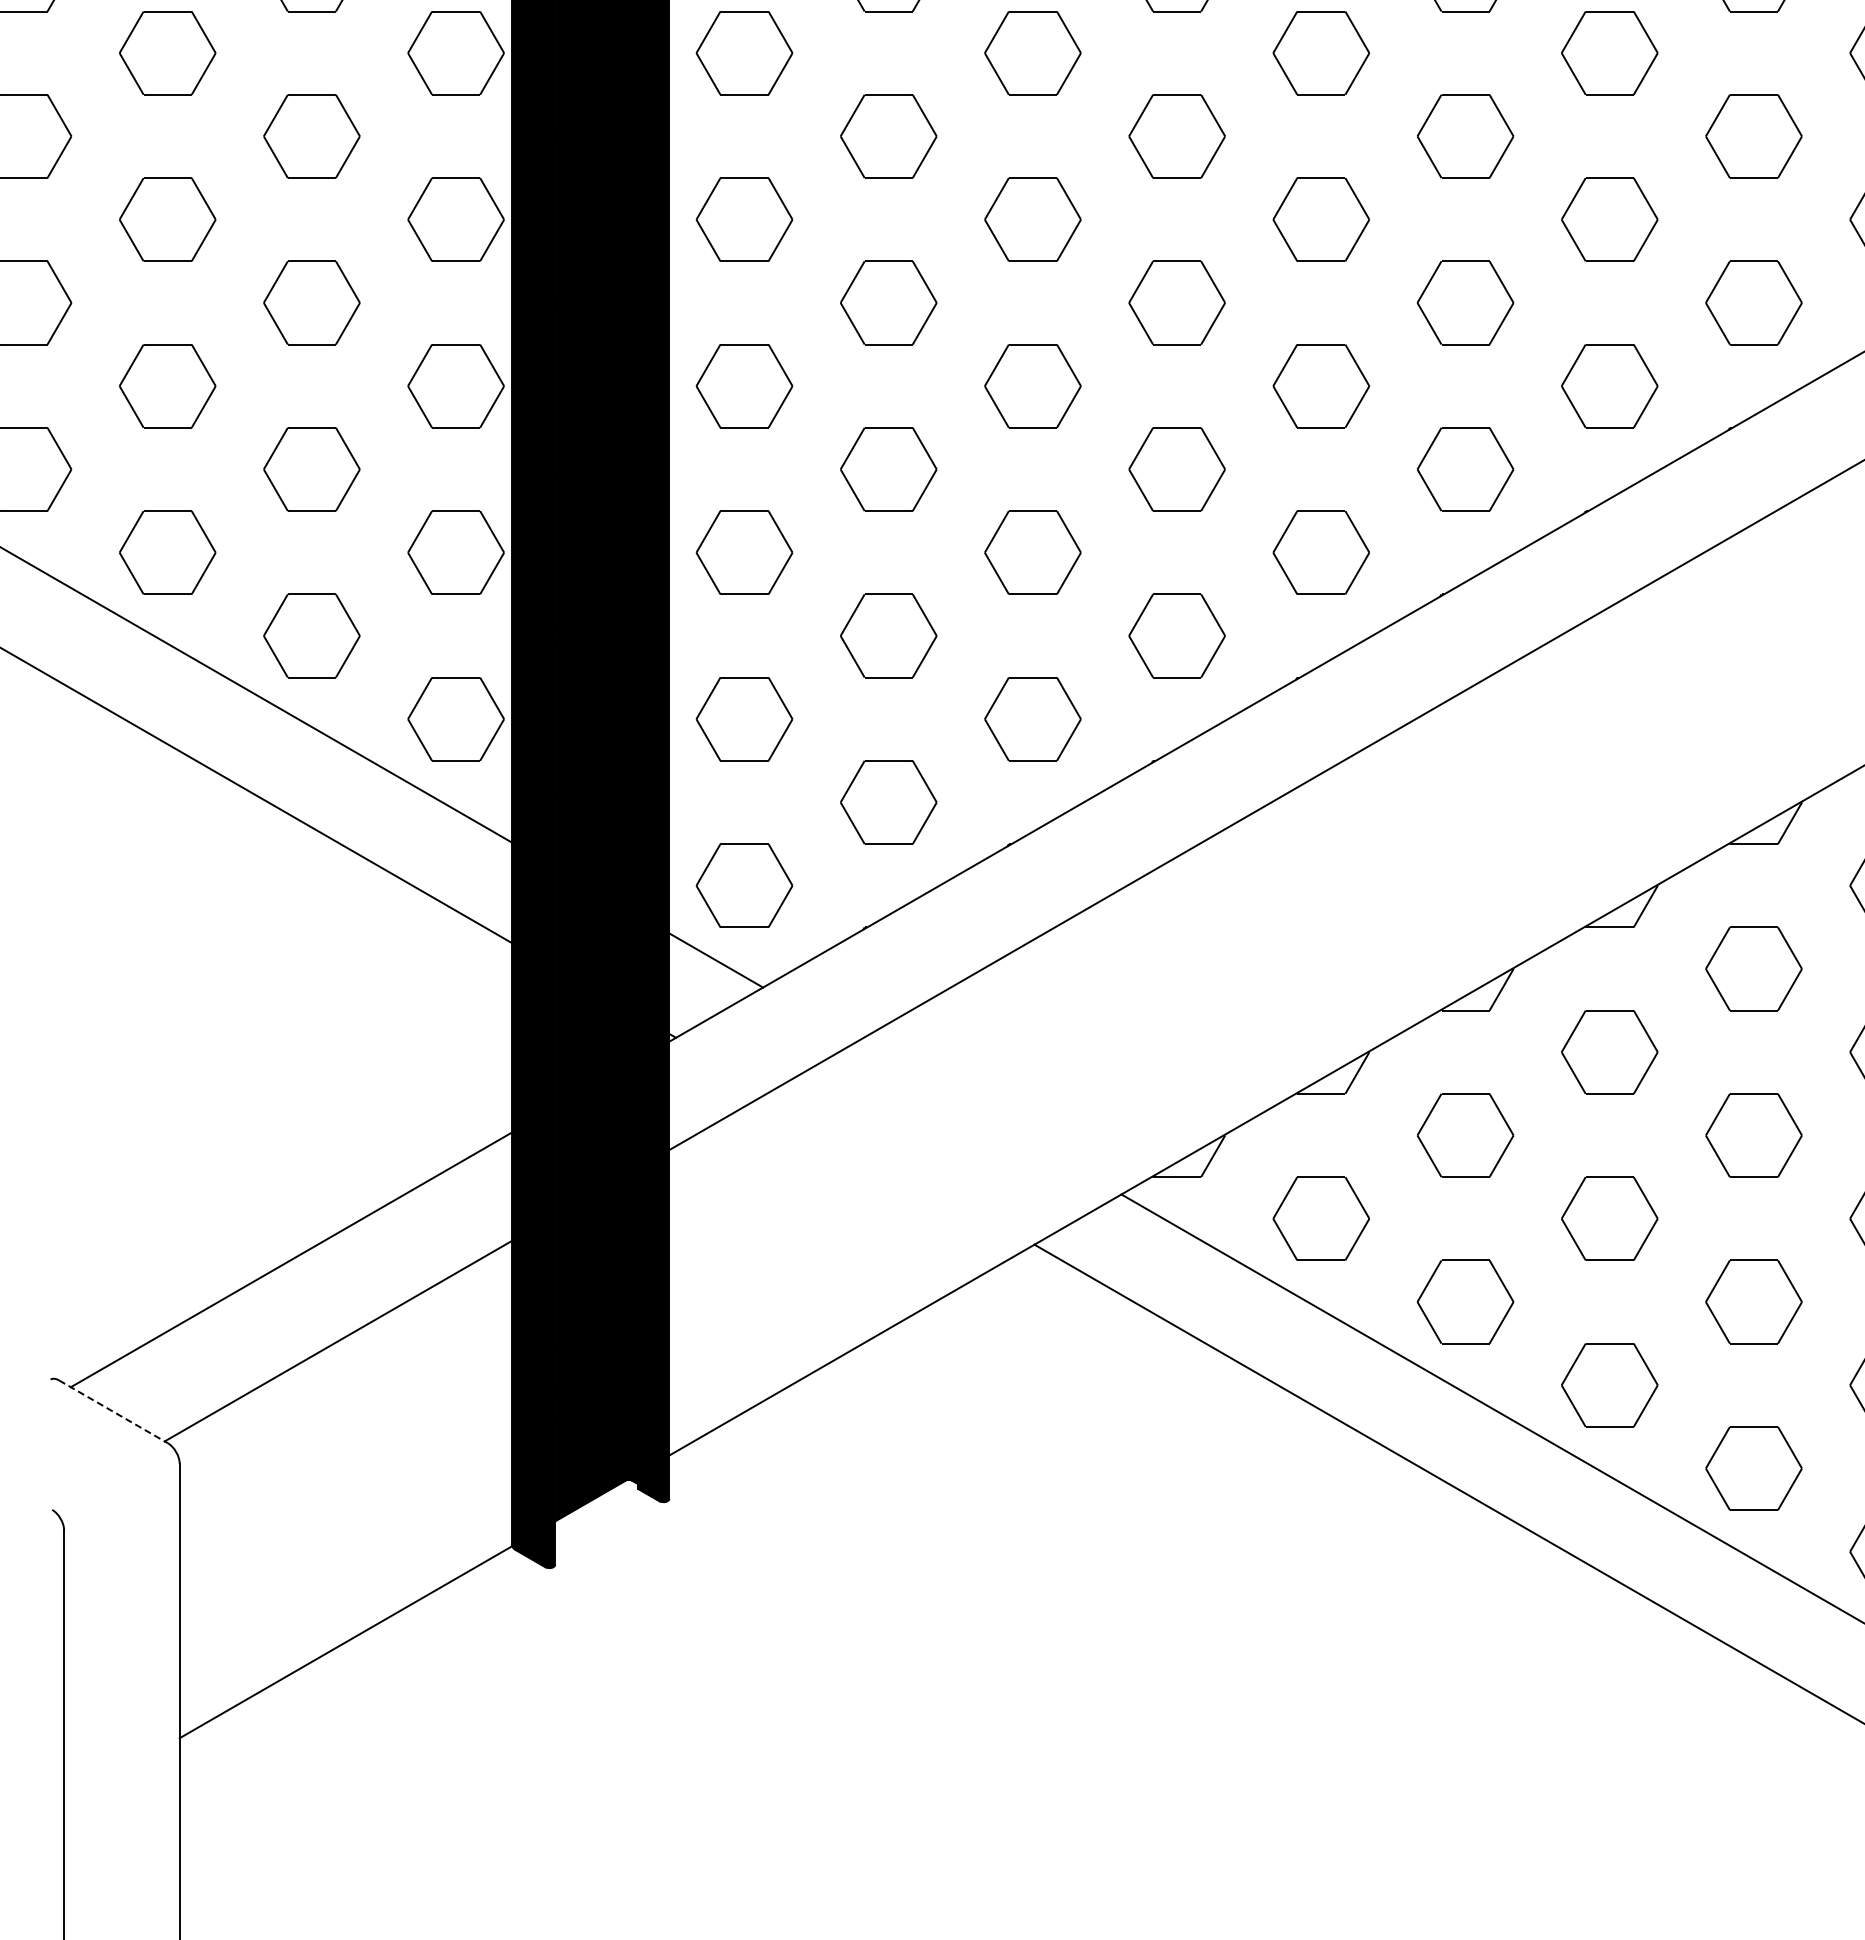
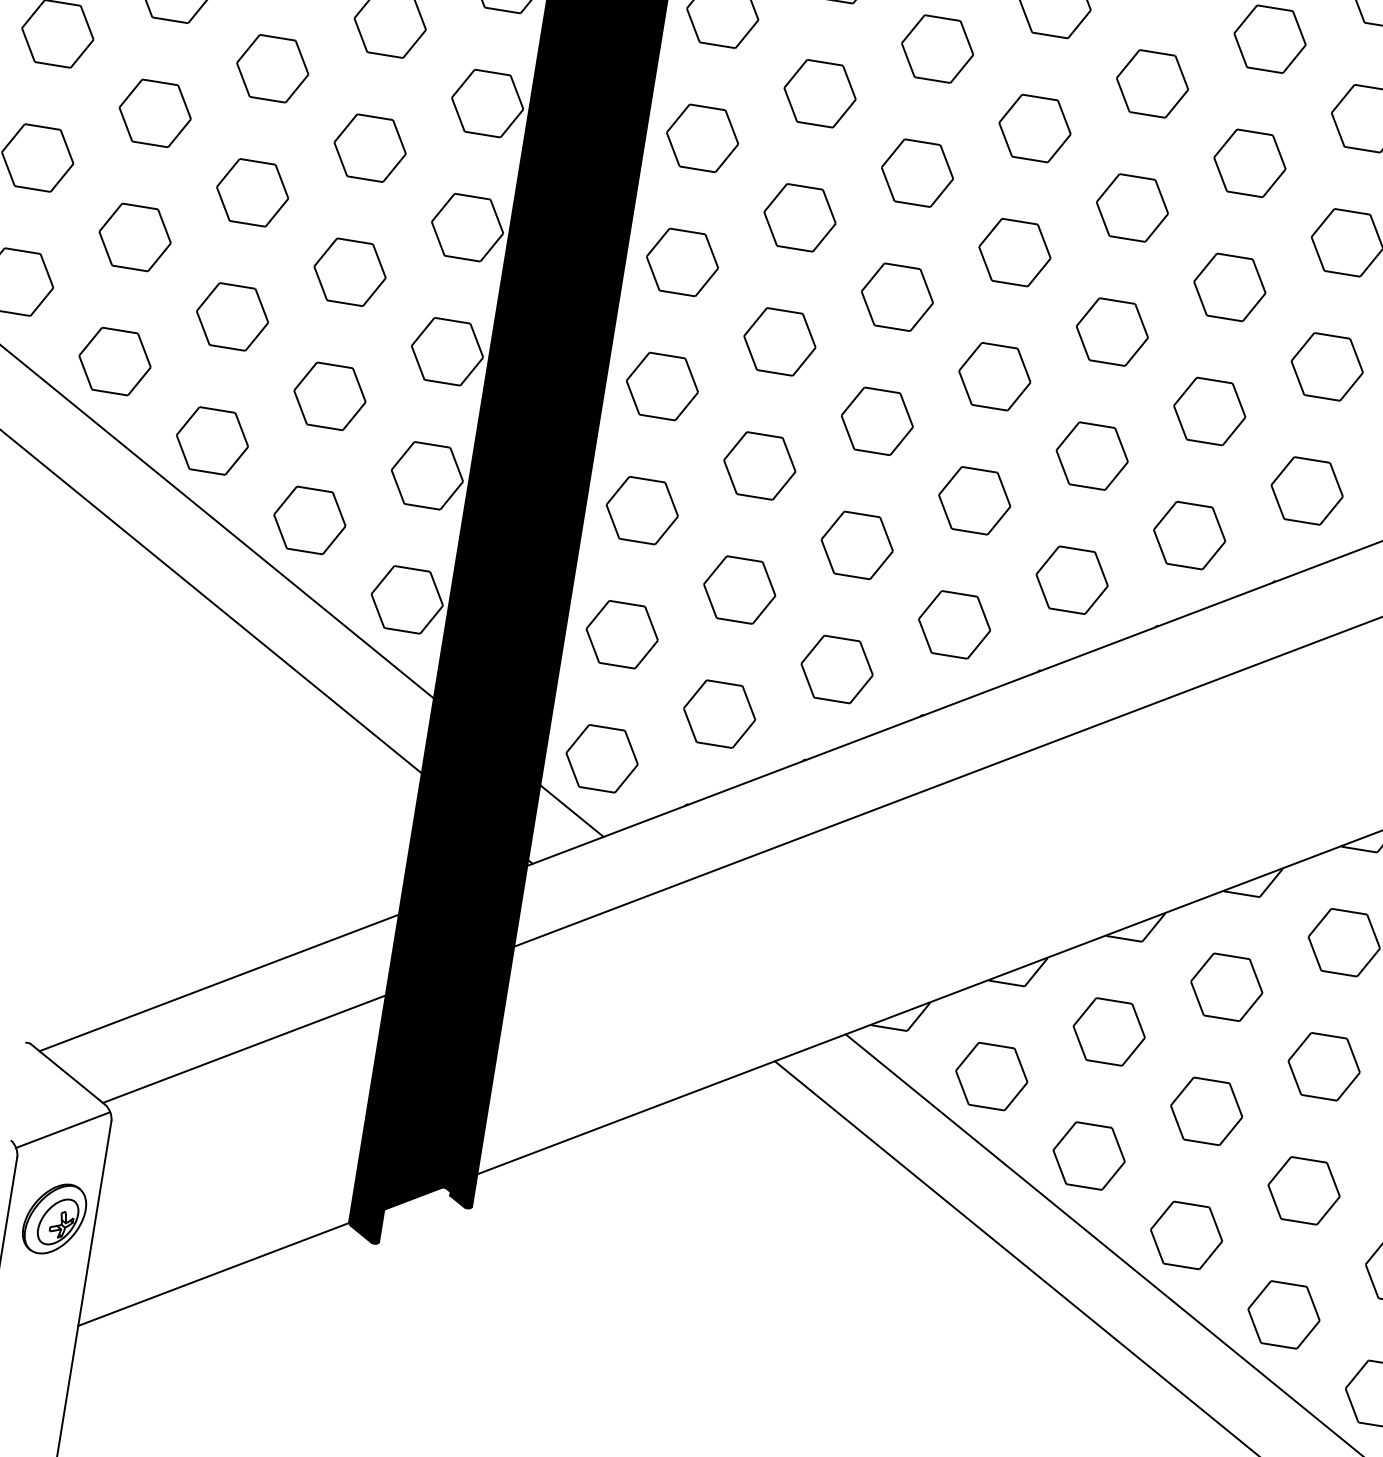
line: (113, 1411) -> (68, 1074), dashed -> solid
line: (118, 1485) -> (63, 1130), added
part: (125, 1603) -> (54, 1218), added

